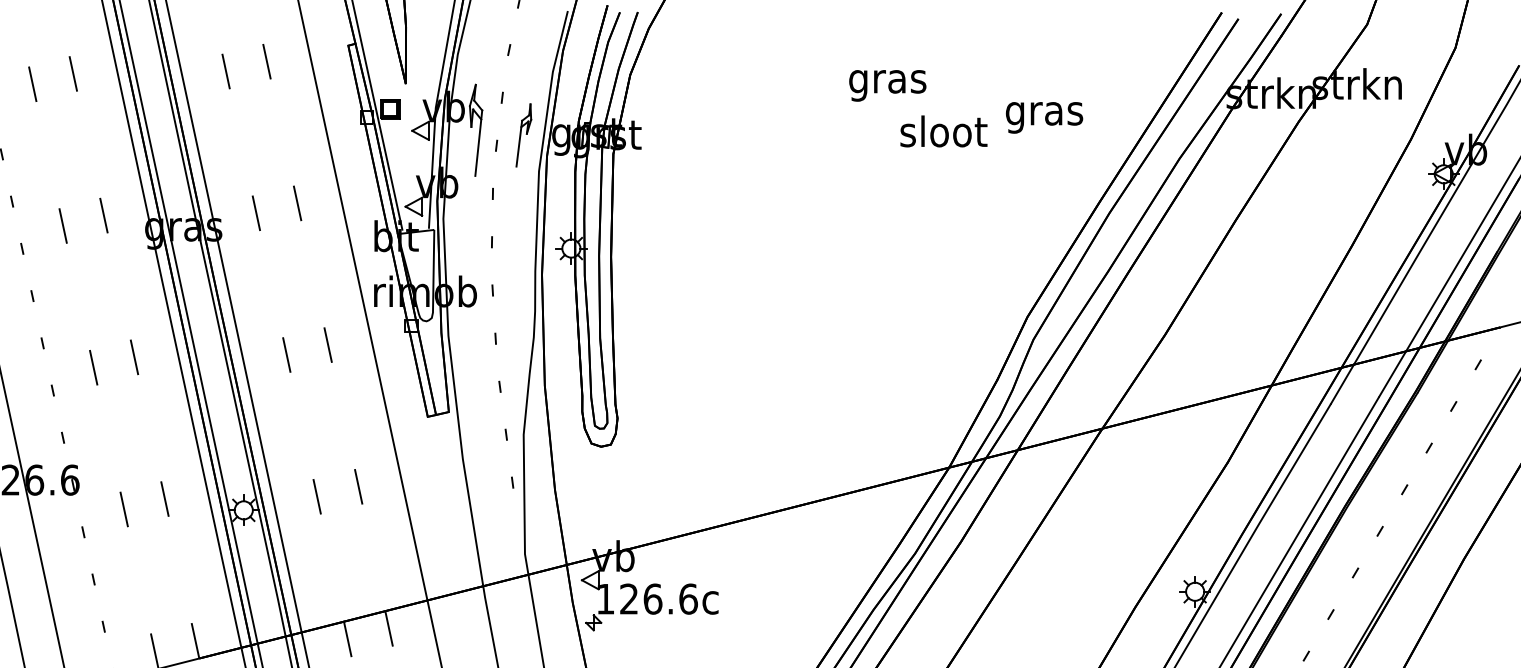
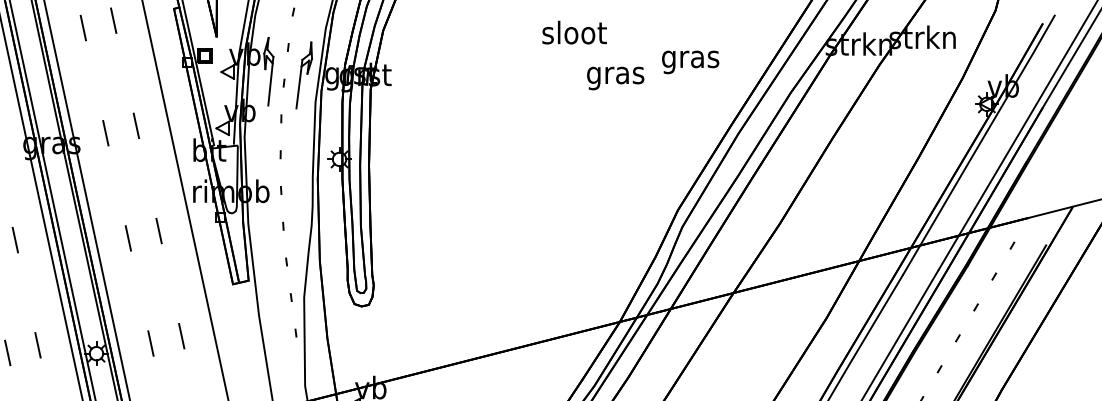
text: (887, 81) -> (574, 35), gras -> sloot
part: (523, 135) -> (304, 75), size x1.43
text: (943, 135) -> (615, 75), sloot -> gras

